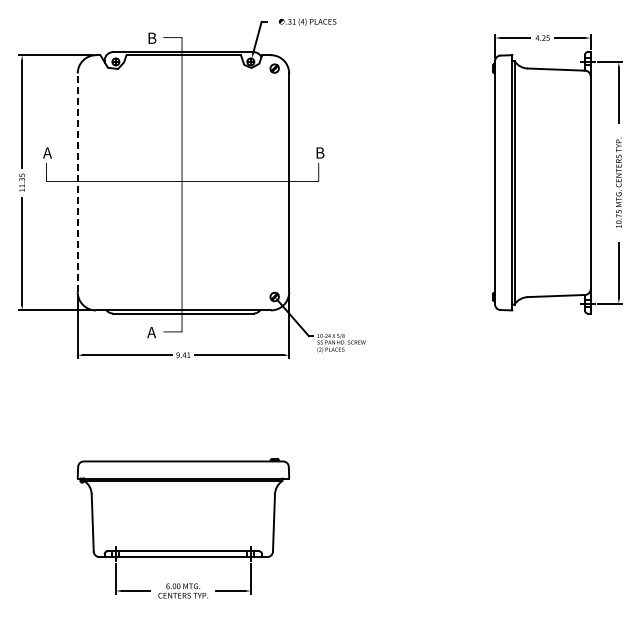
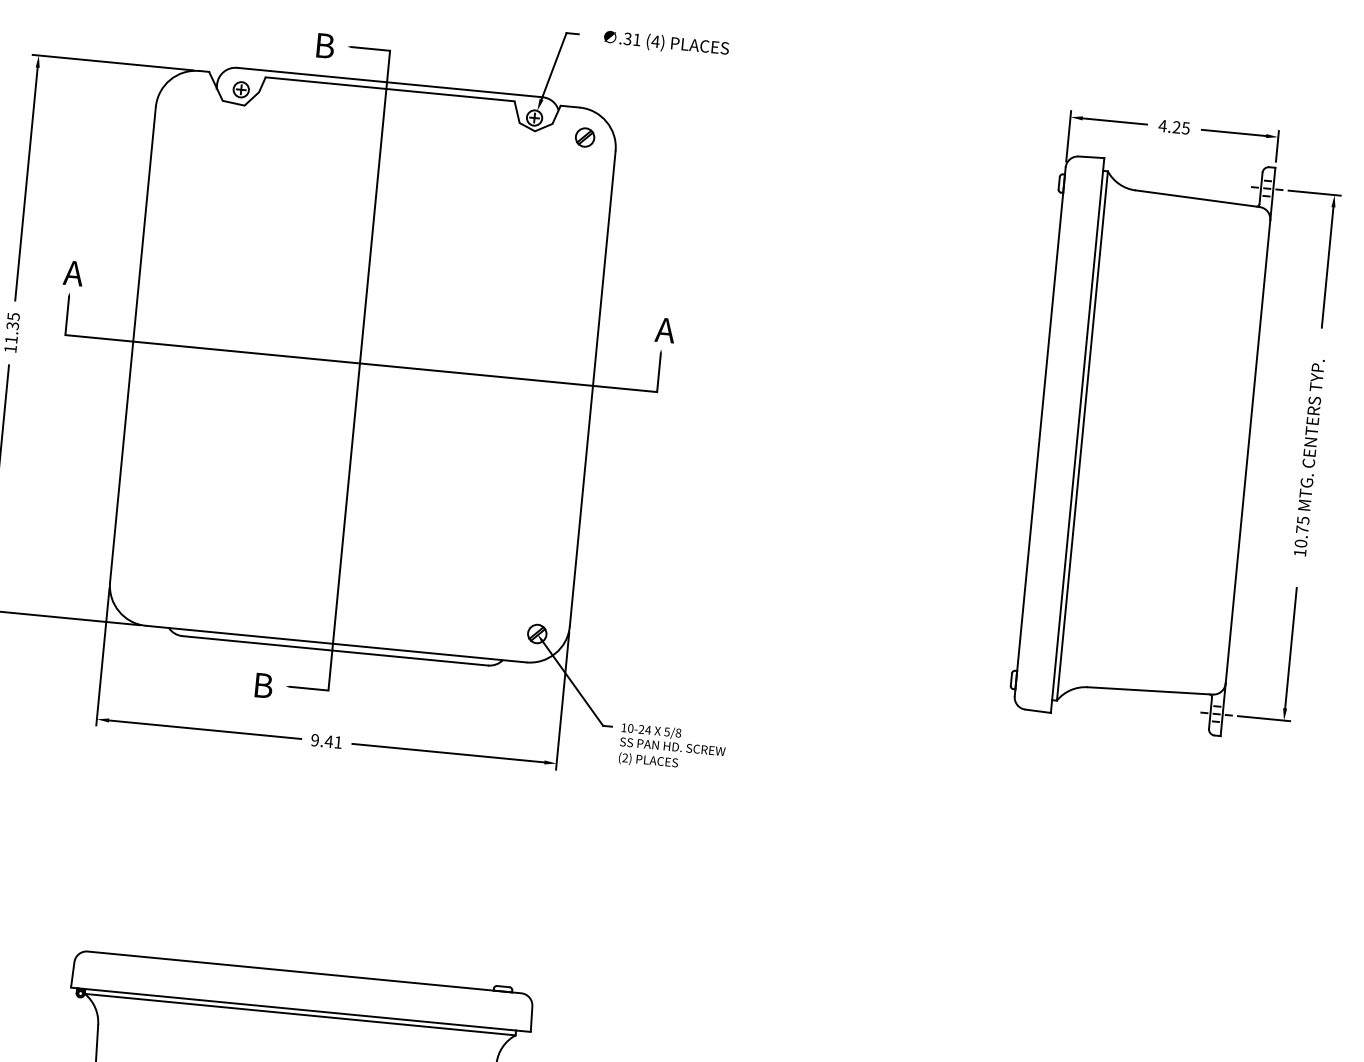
text: (319, 152) -> (664, 329), B -> A
line: (77, 182) -> (132, 343), dashed -> solid
text: (151, 332) -> (262, 685), A -> B

